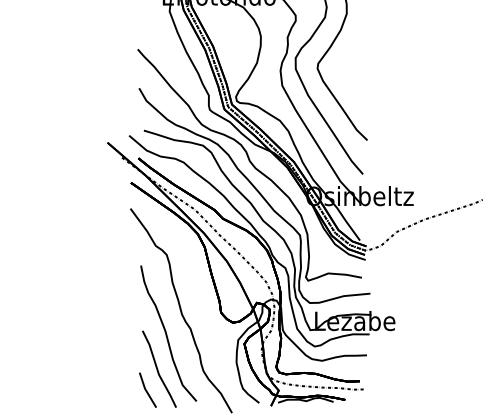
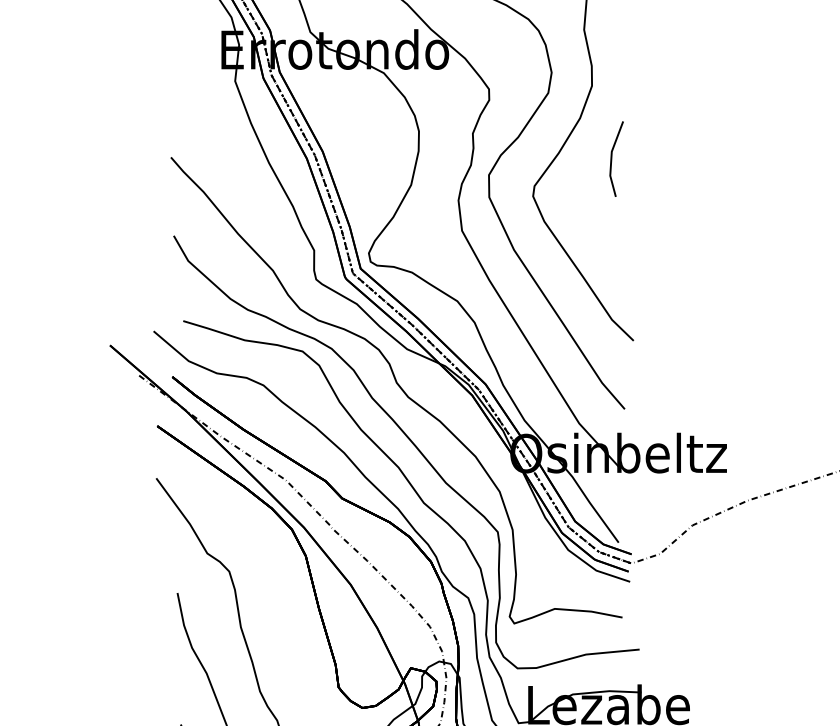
line: (357, 49) -> (613, 157), added

